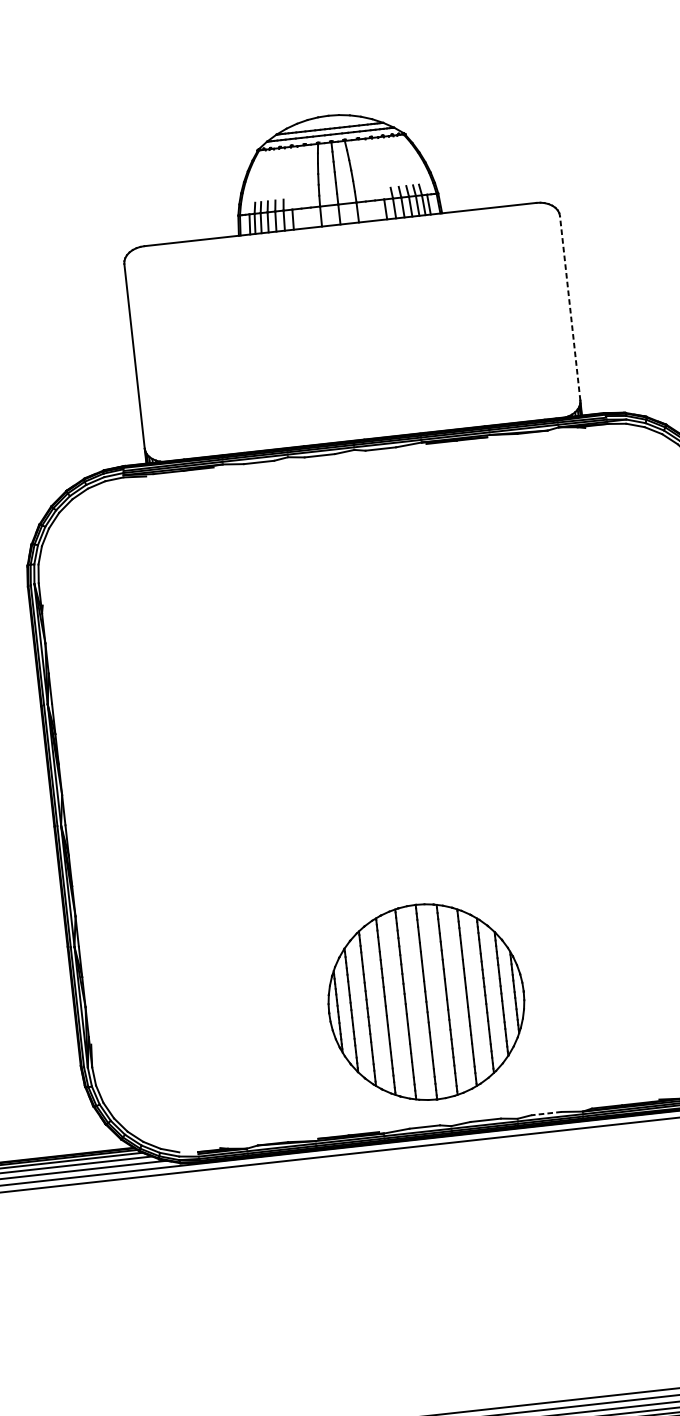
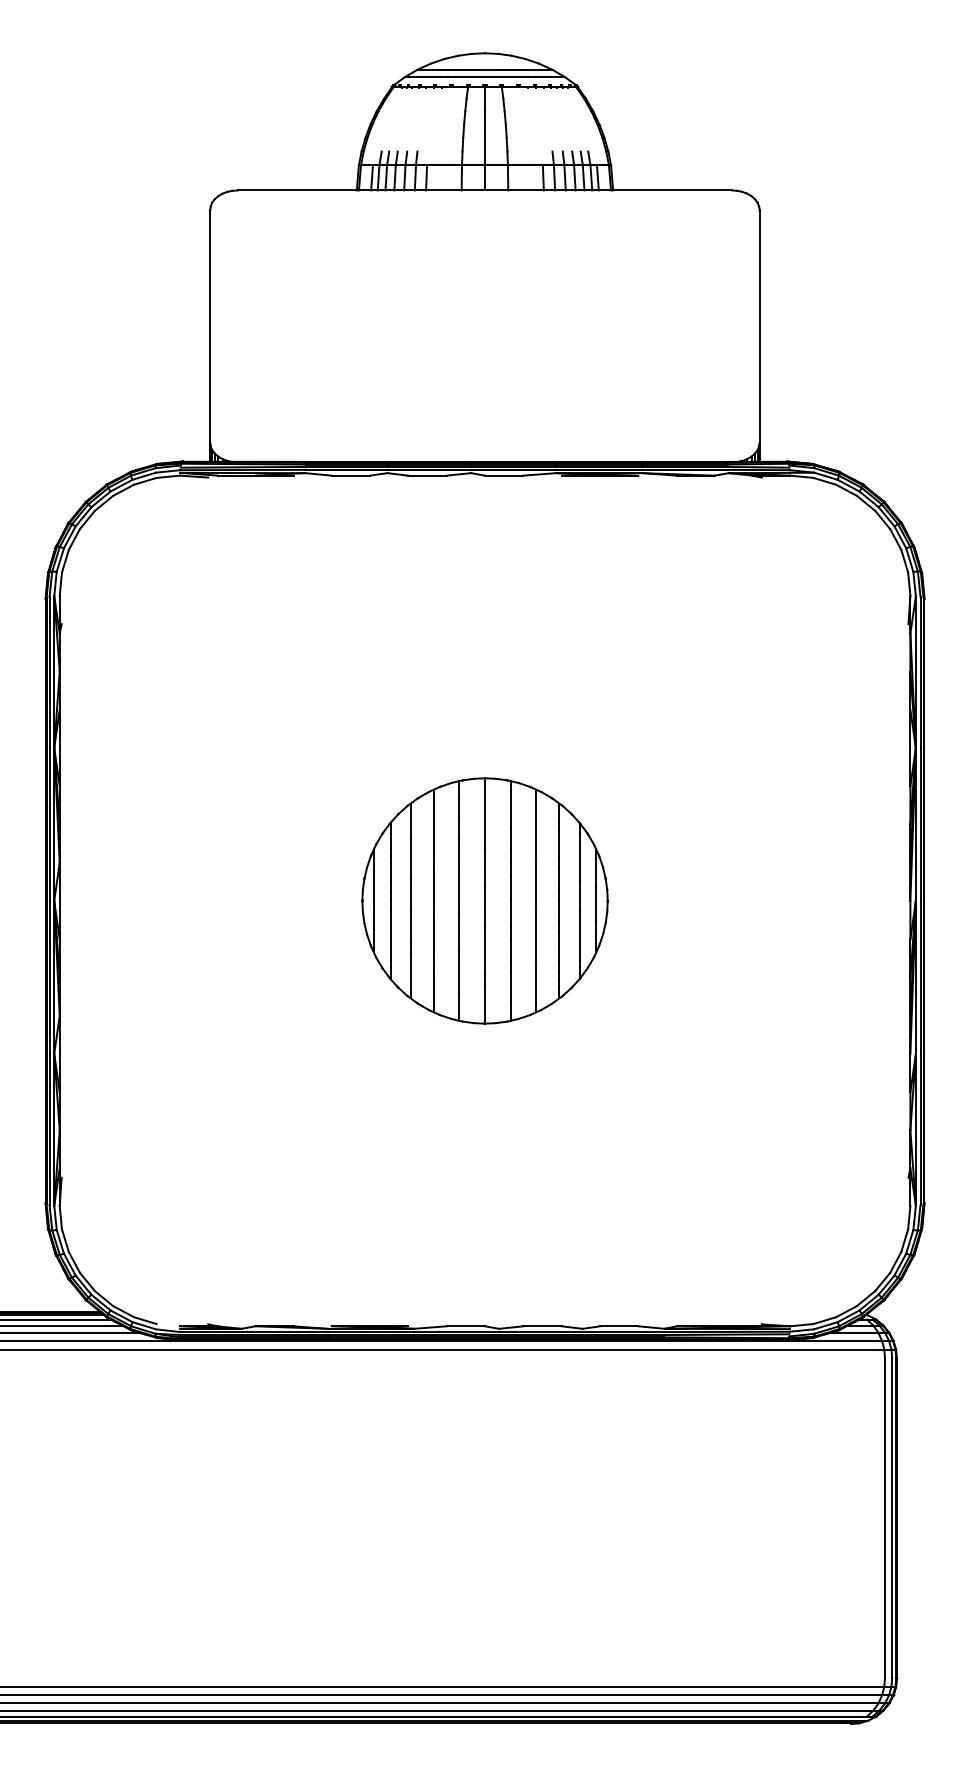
line: (570, 308) -> (759, 326), dashed -> solid
part: (425, 1001) -> (484, 900), moved
line: (545, 1113) -> (618, 1326), dashed -> solid

